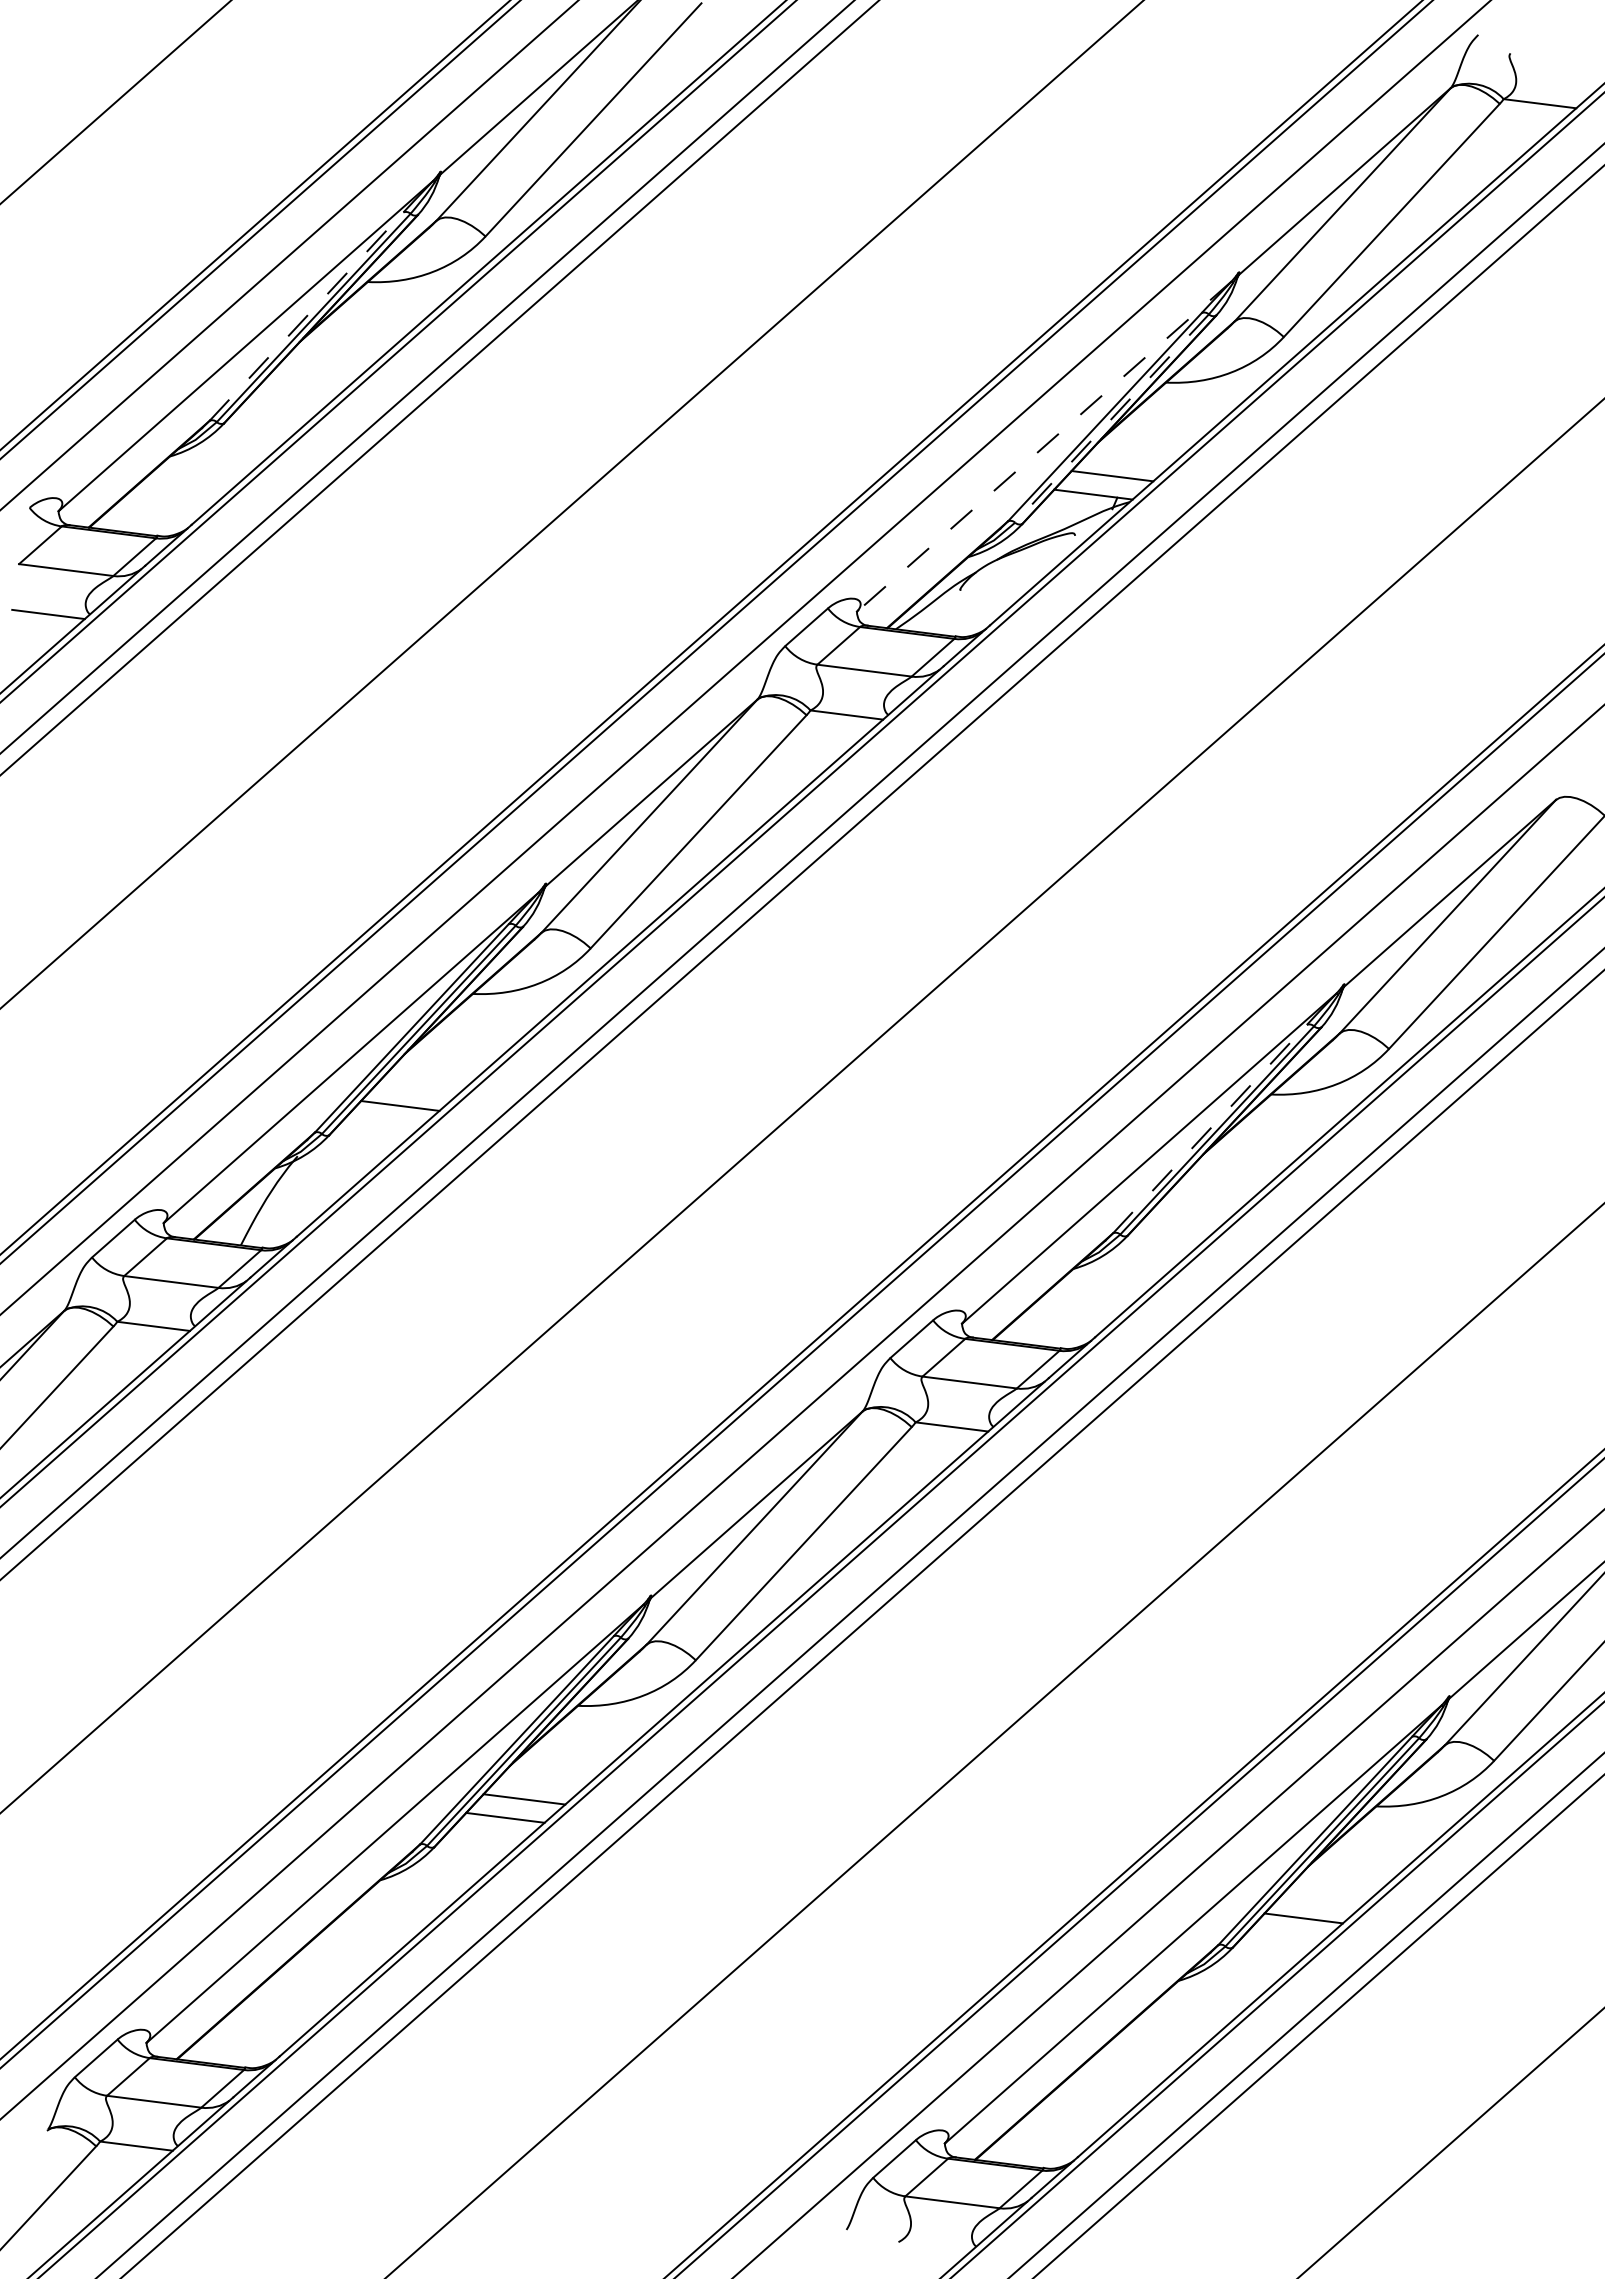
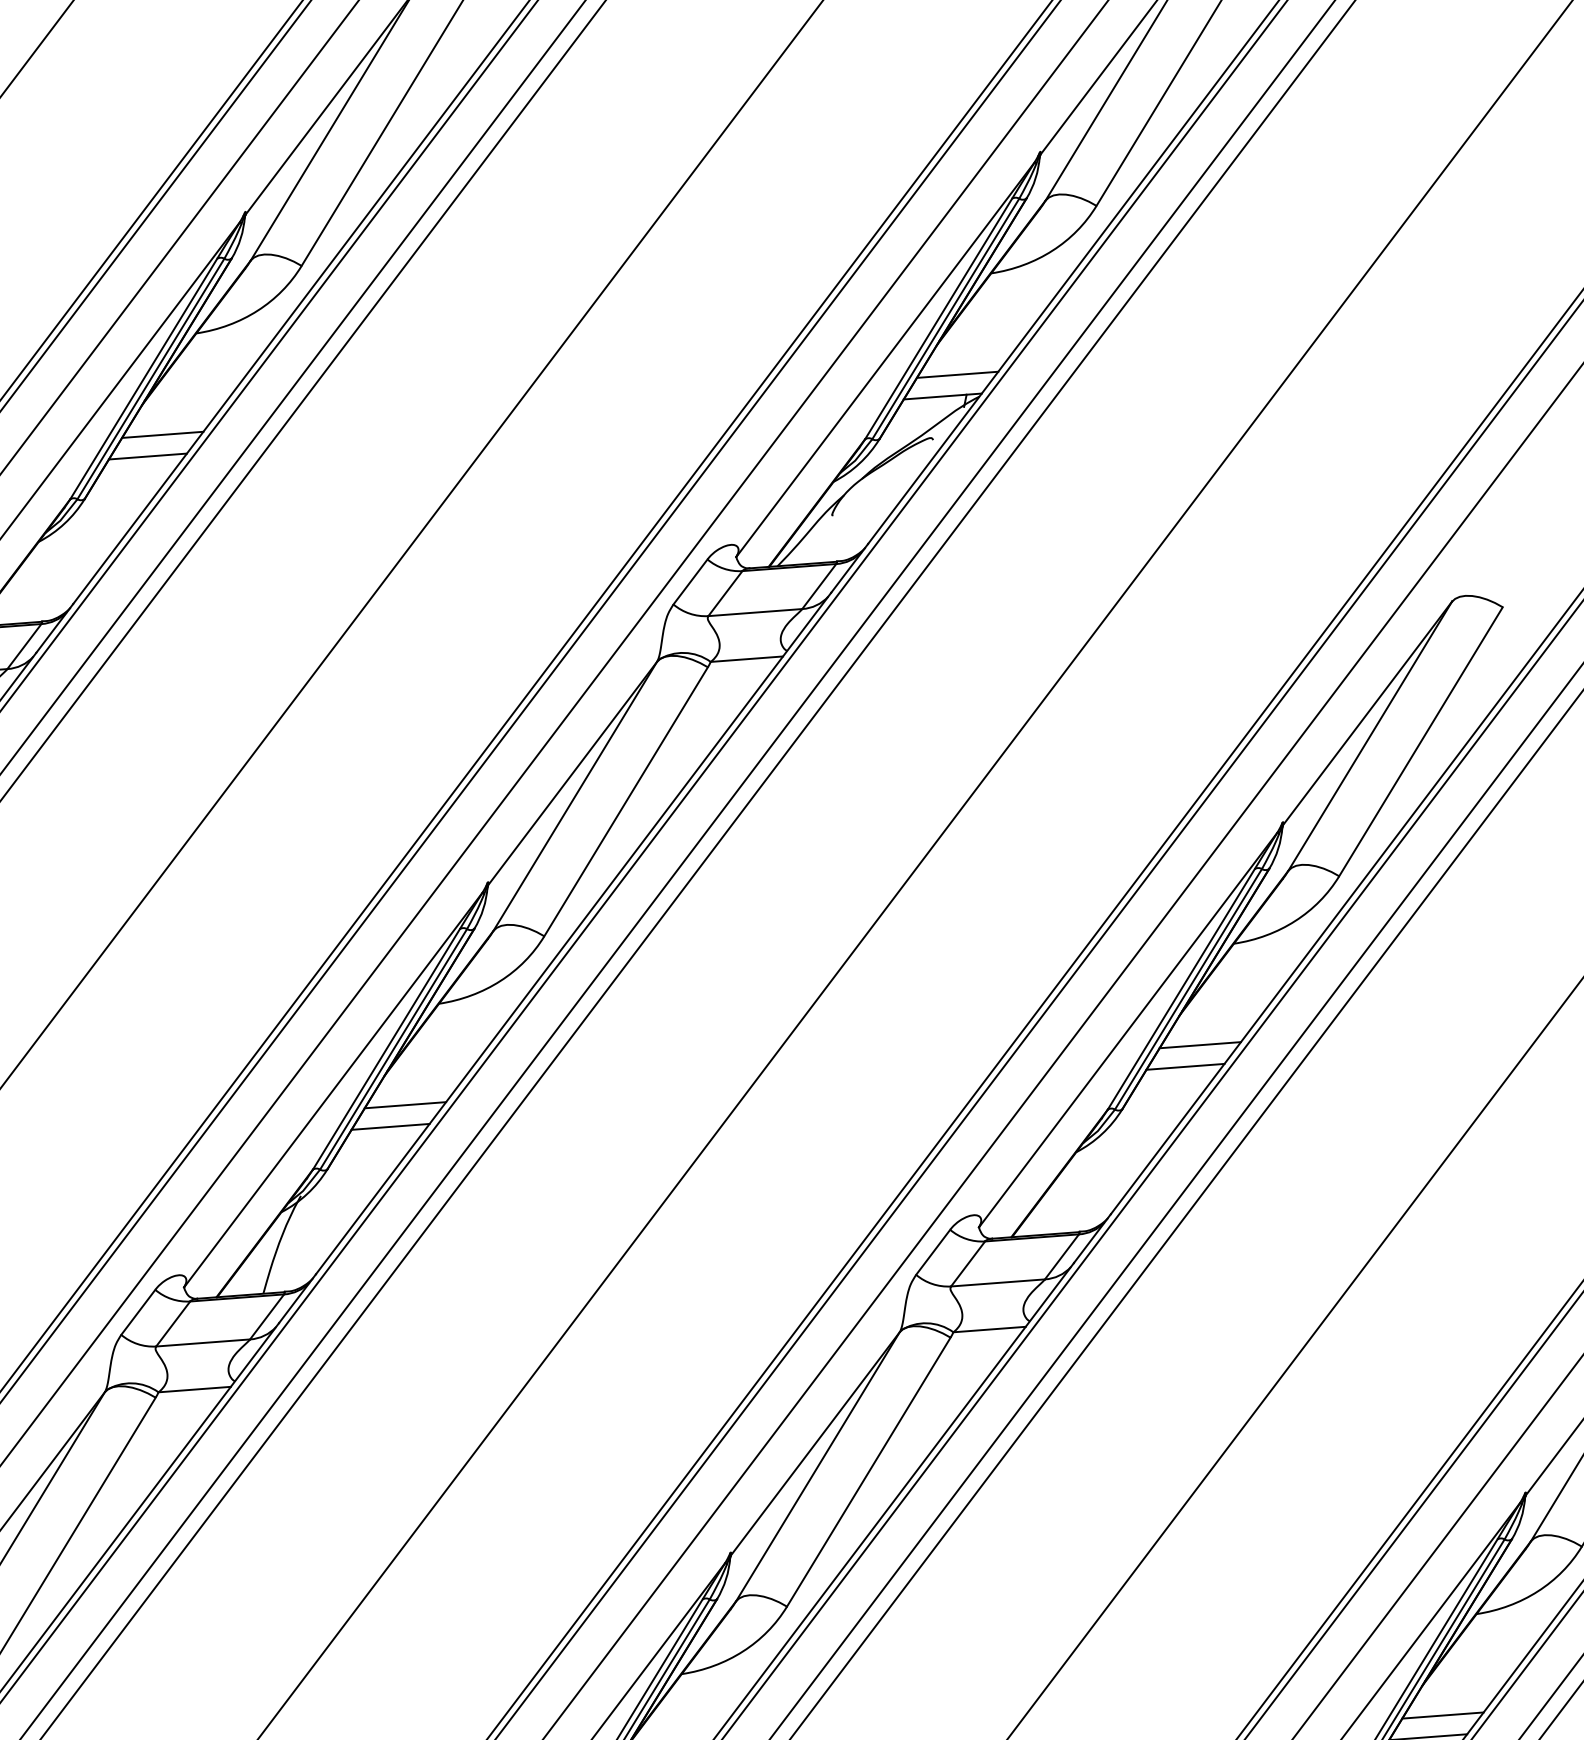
line: (306, 316) -> (143, 379), dashed -> solid
line: (314, 375) -> (163, 434), added
line: (294, 394) -> (147, 457), added
line: (1111, 418) -> (945, 319), dashed -> solid
line: (1044, 446) -> (885, 359), dashed -> solid
line: (419, 1087) -> (405, 1105), added
line: (1210, 1128) -> (1181, 988), dashed -> solid
line: (1217, 1187) -> (1200, 1044), added
line: (1198, 1206) -> (1185, 1066), added
line: (1322, 1899) -> (1442, 1715), added

